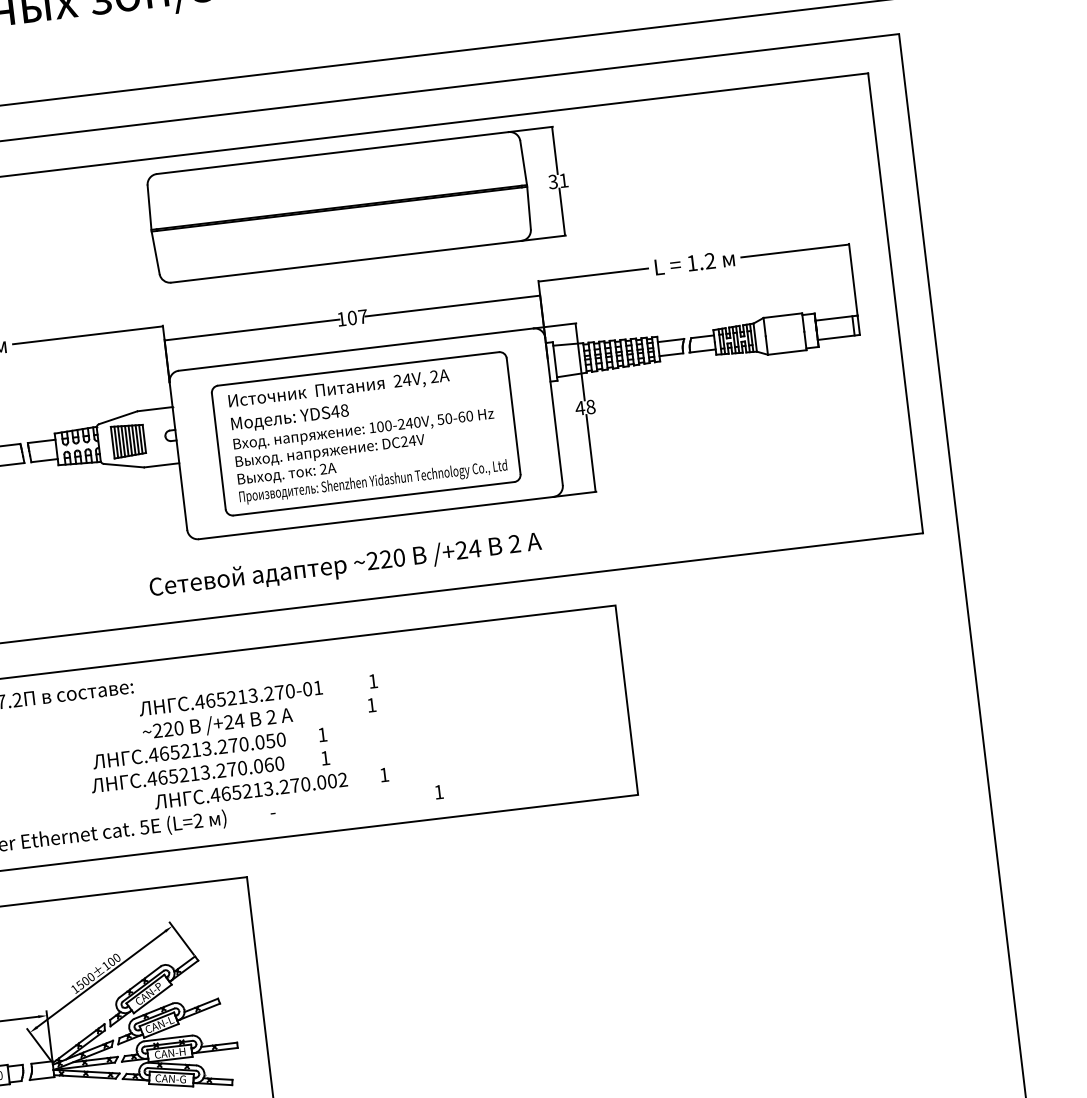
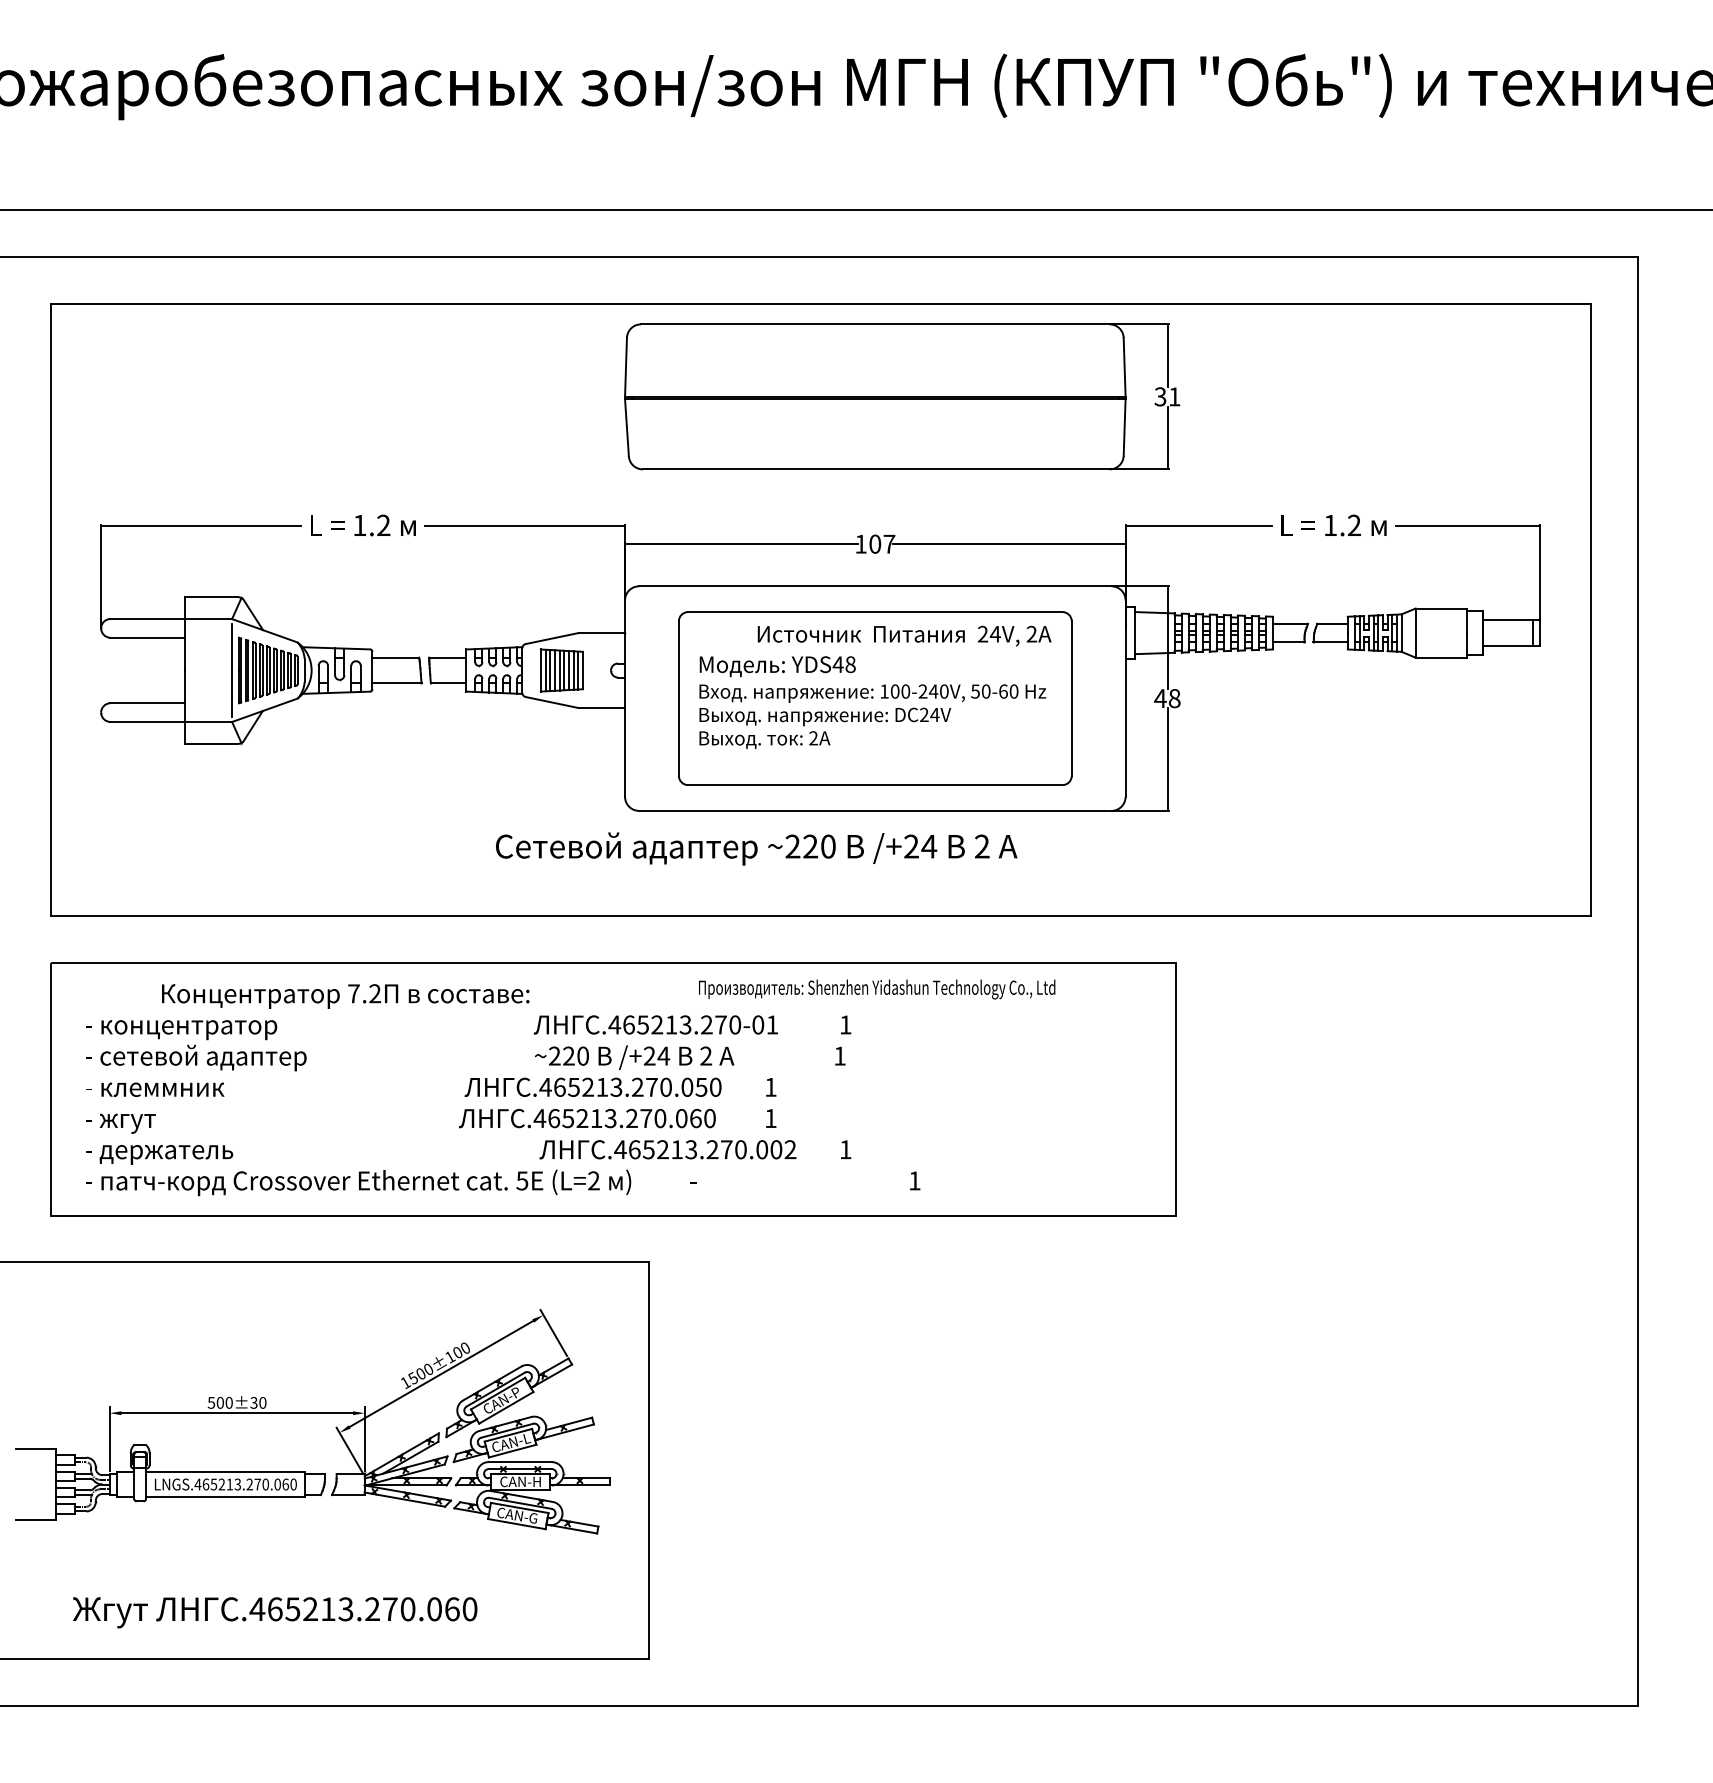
text: (338, 389) -> (904, 635), moved
text: (373, 482) -> (877, 989), moved
text: (345, 565) -> (756, 848), moved

